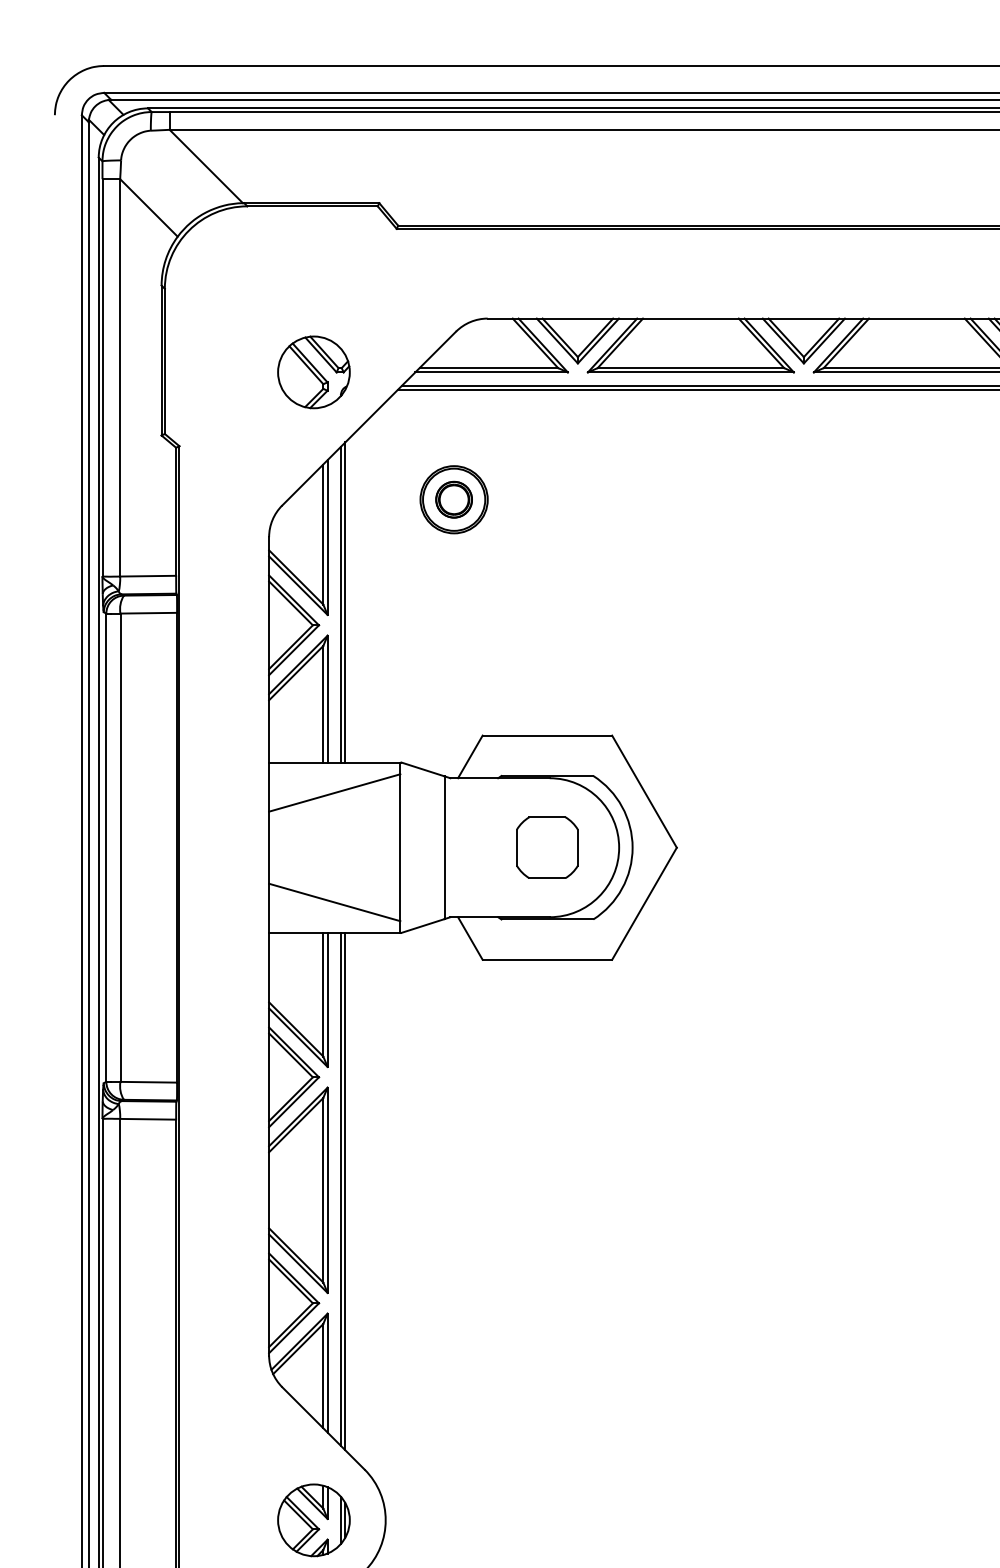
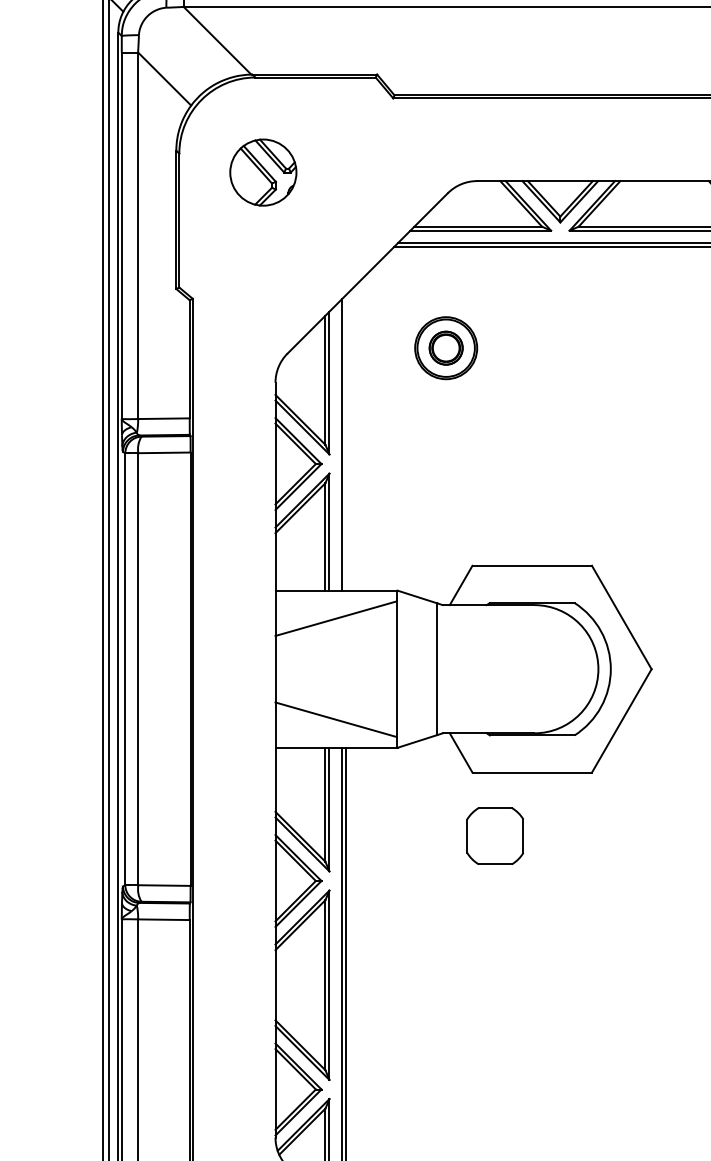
part: (313, 372) -> (262, 172), moved
line: (345, 602) -> (345, 442), removed
part: (547, 847) -> (495, 835), moved

